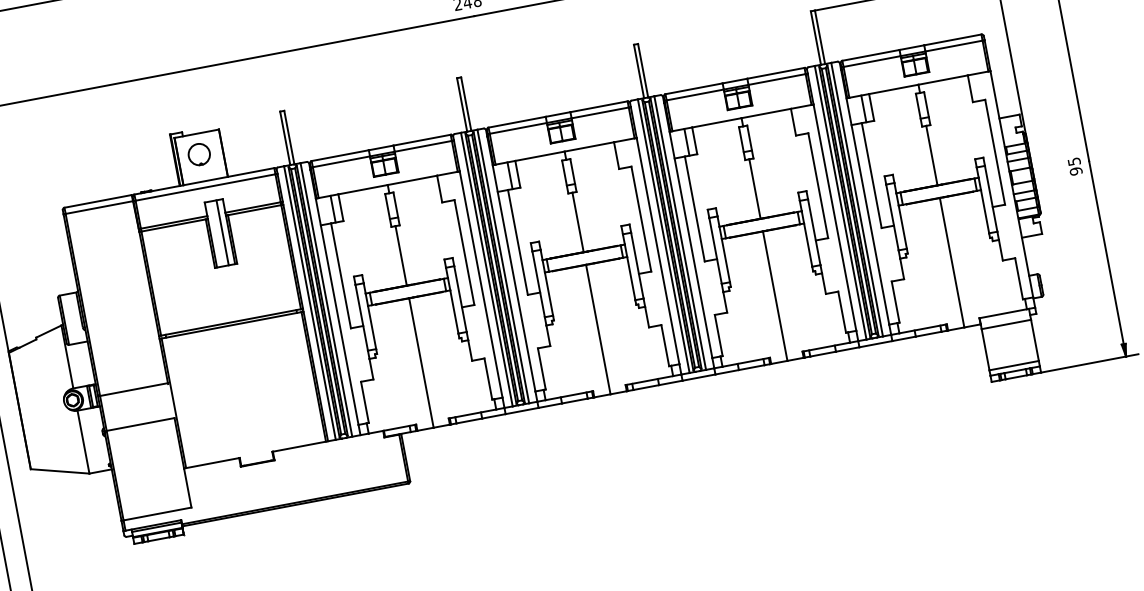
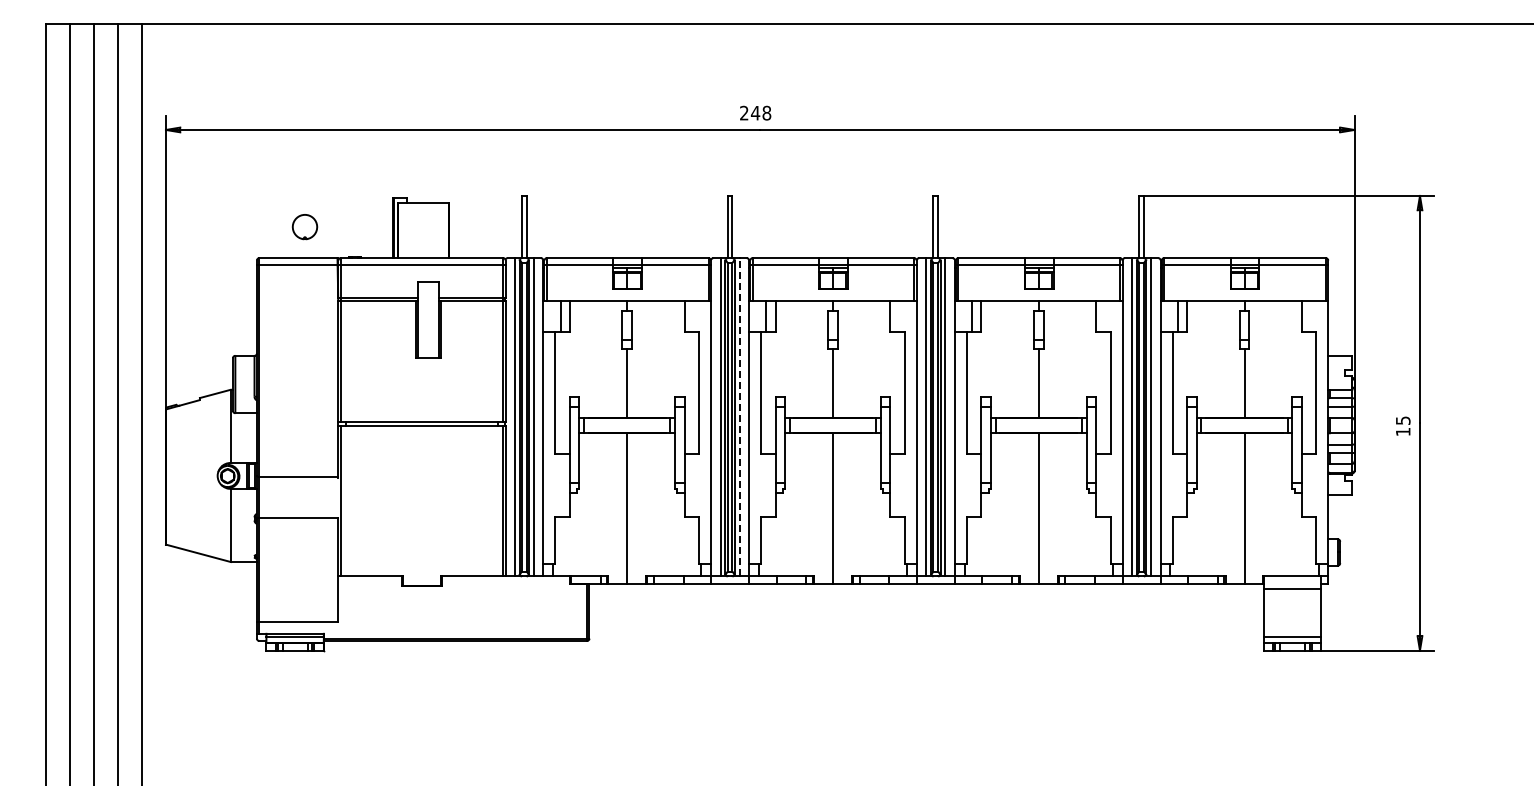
part: (198, 155) -> (304, 227), moved
text: (1075, 171) -> (1402, 431), 95 -> 15
line: (222, 232) -> (431, 319), removed
line: (503, 265) -> (739, 416), solid -> dashed

